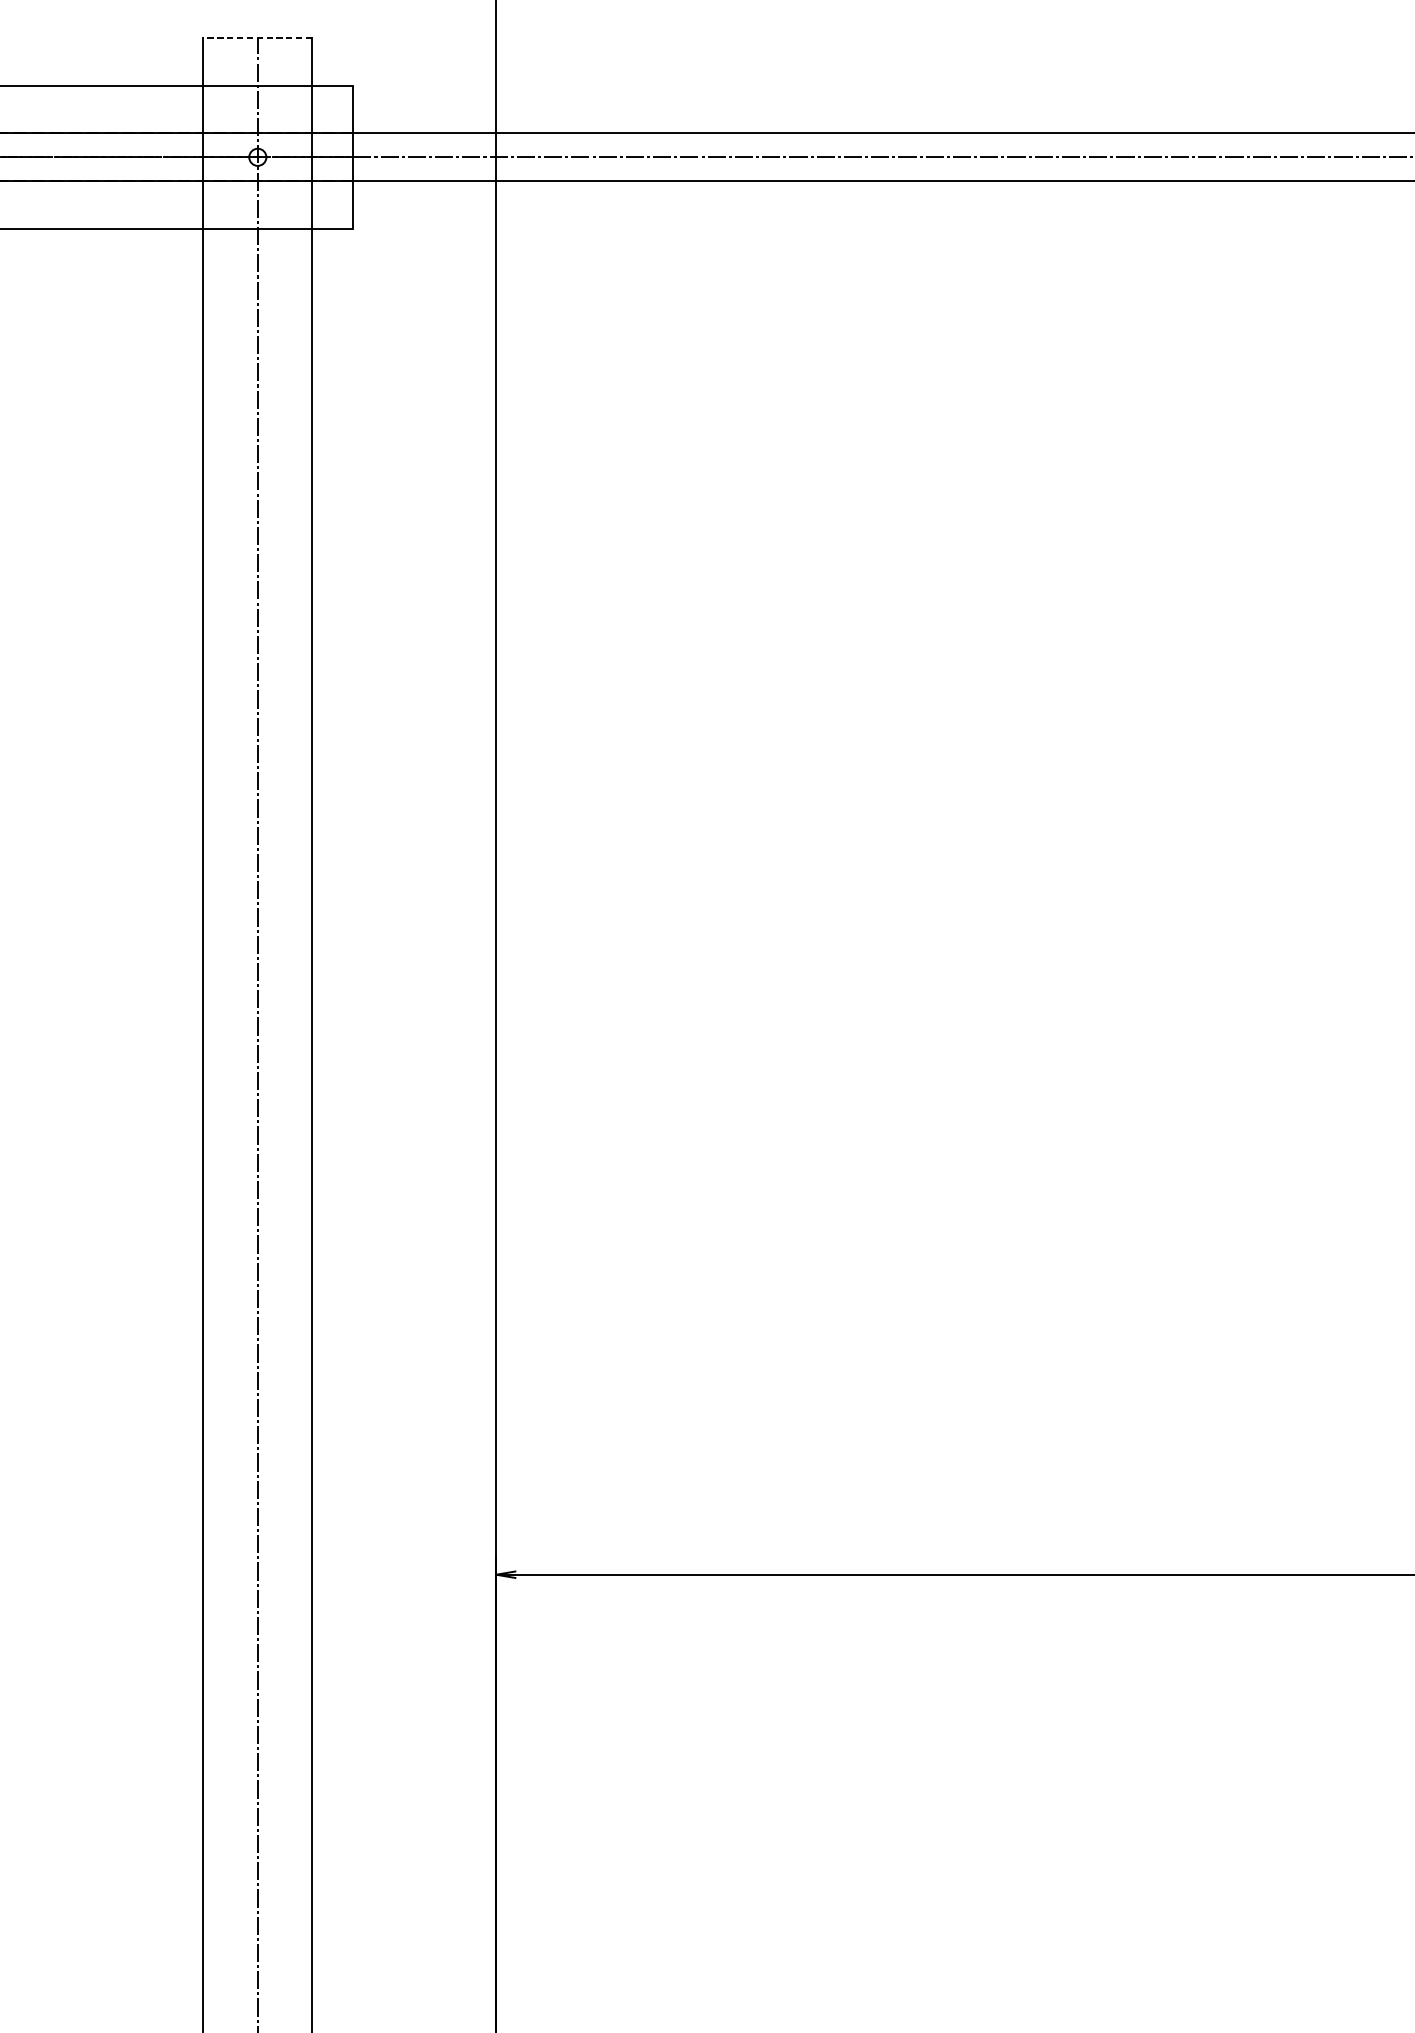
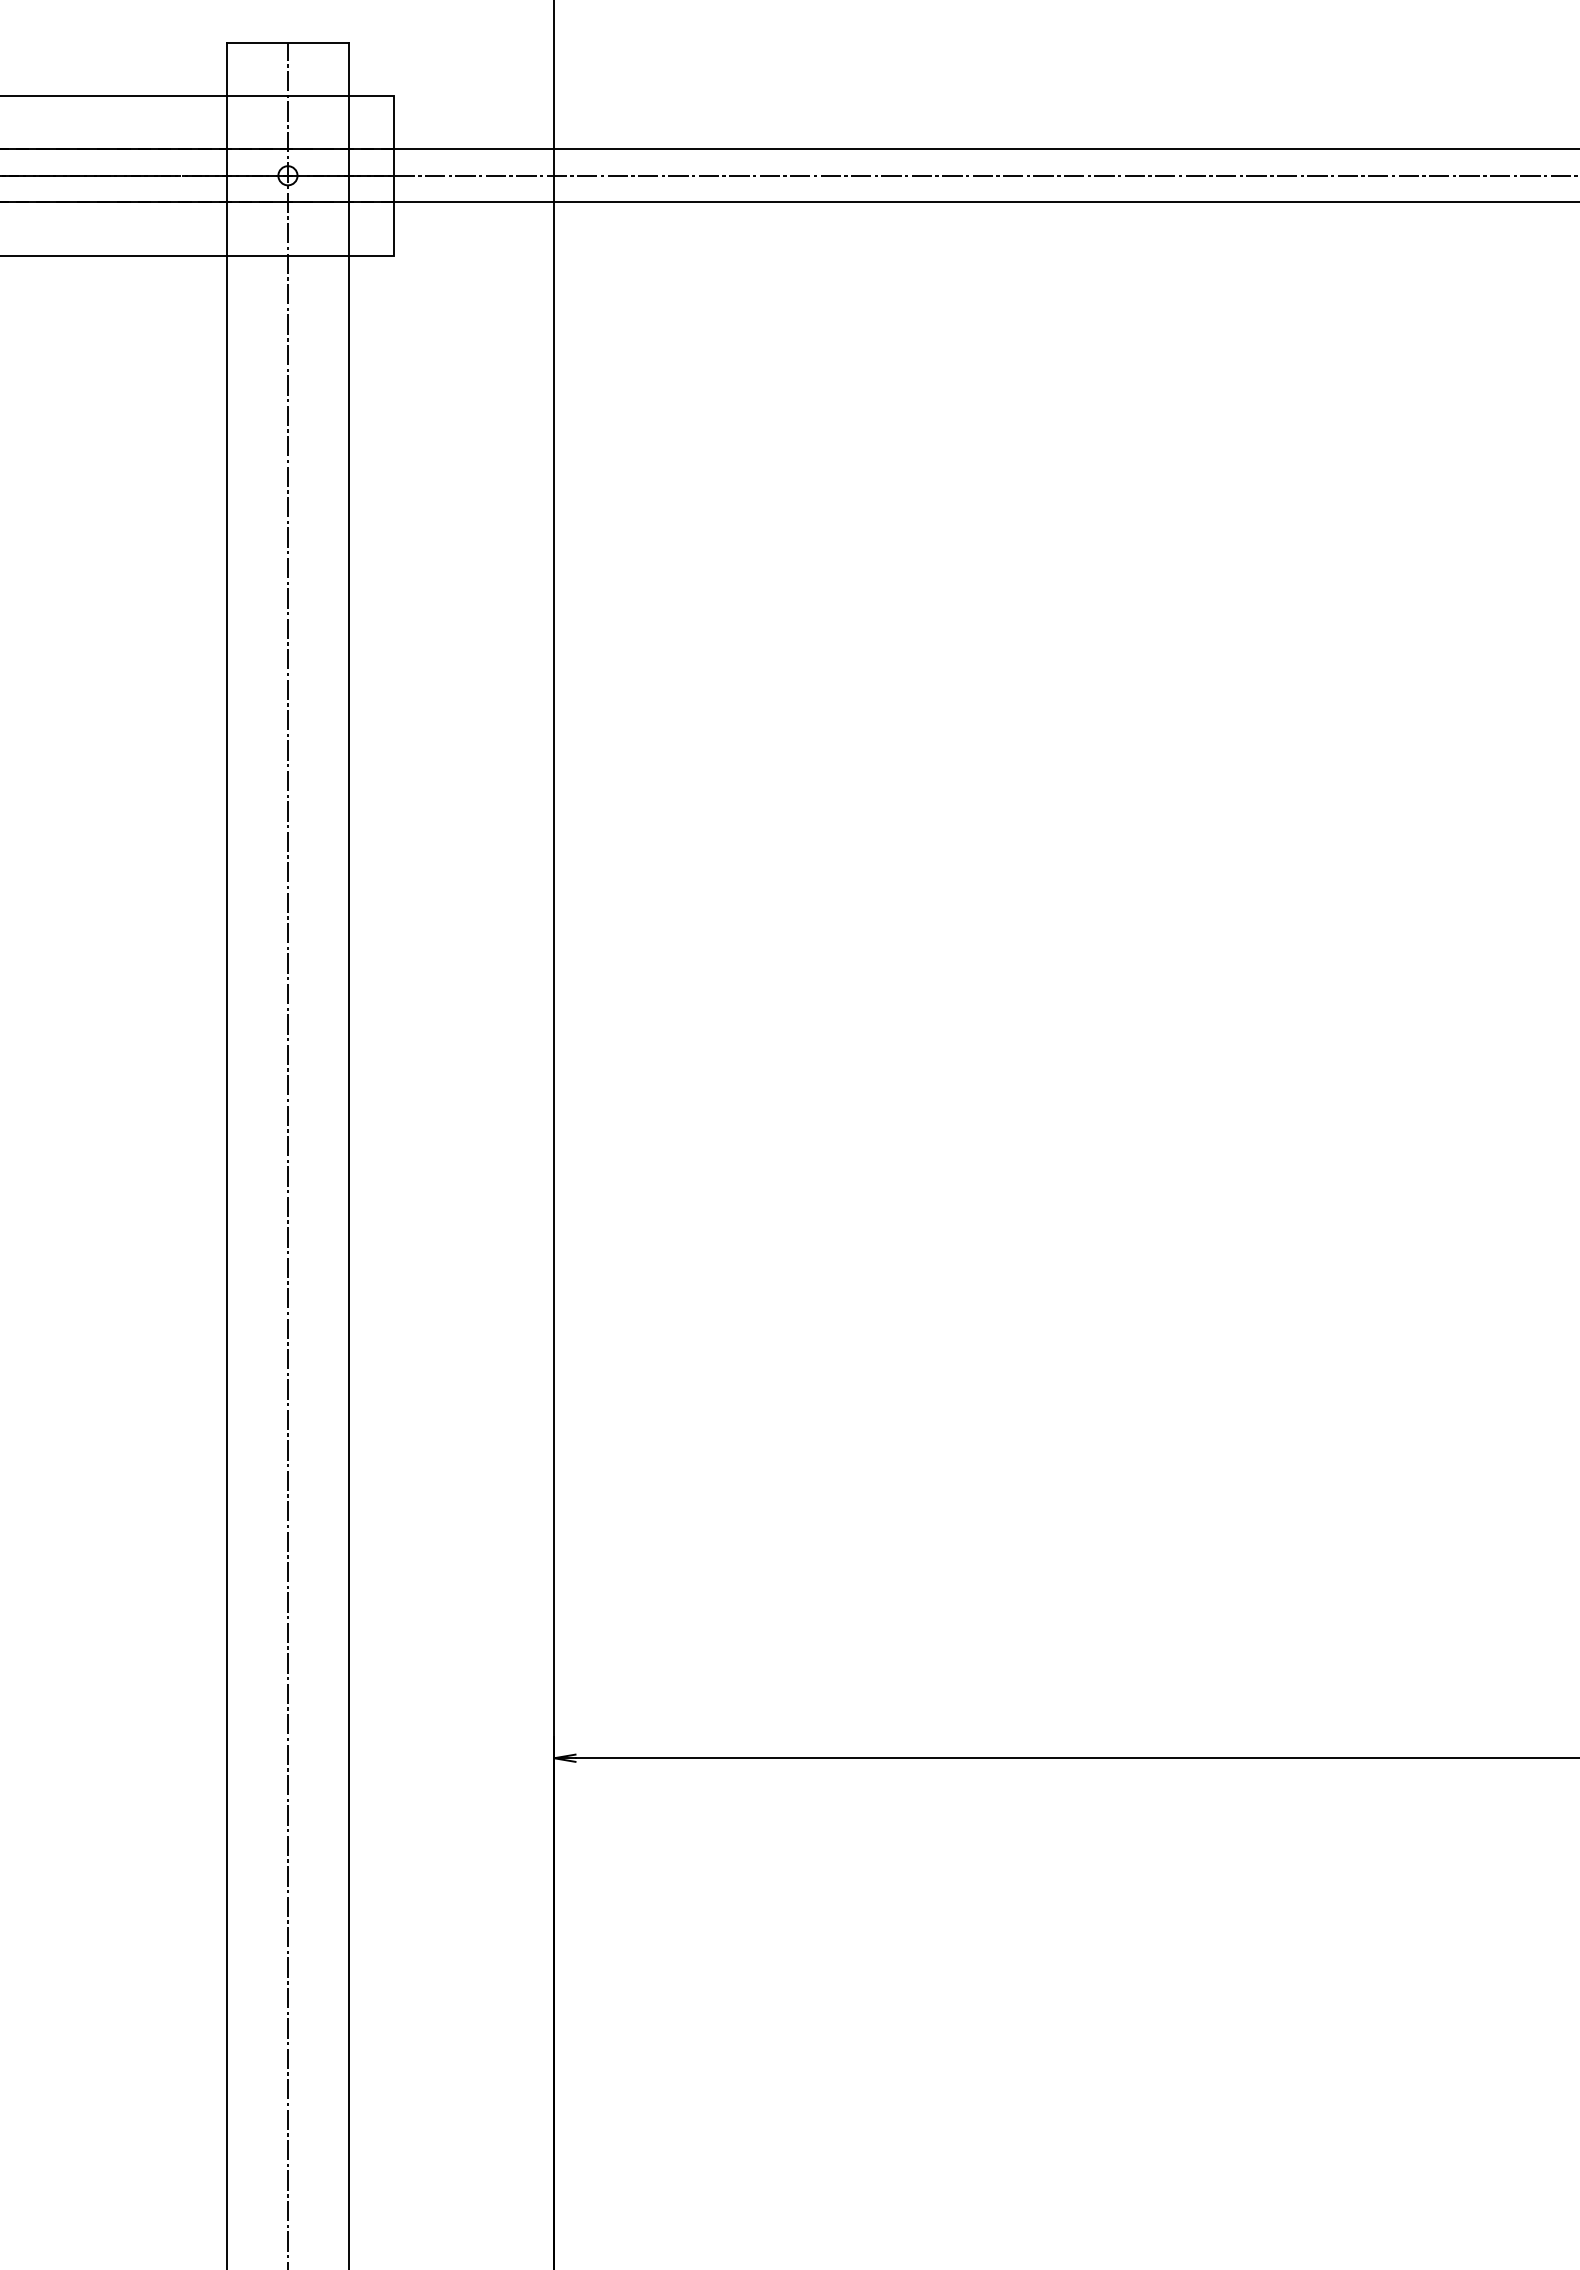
line: (257, 37) -> (287, 42), dashed -> solid

